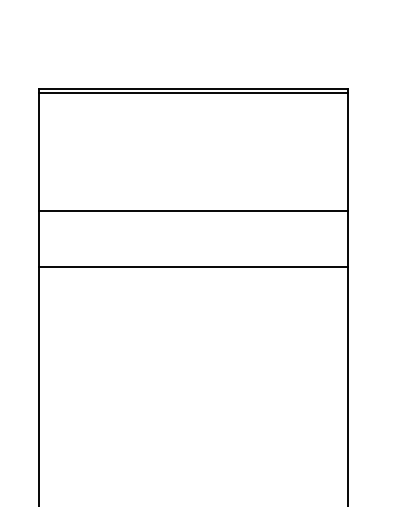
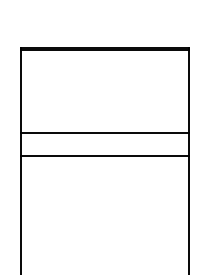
line: (192, 211) -> (104, 133), moved
line: (192, 266) -> (104, 155), moved

